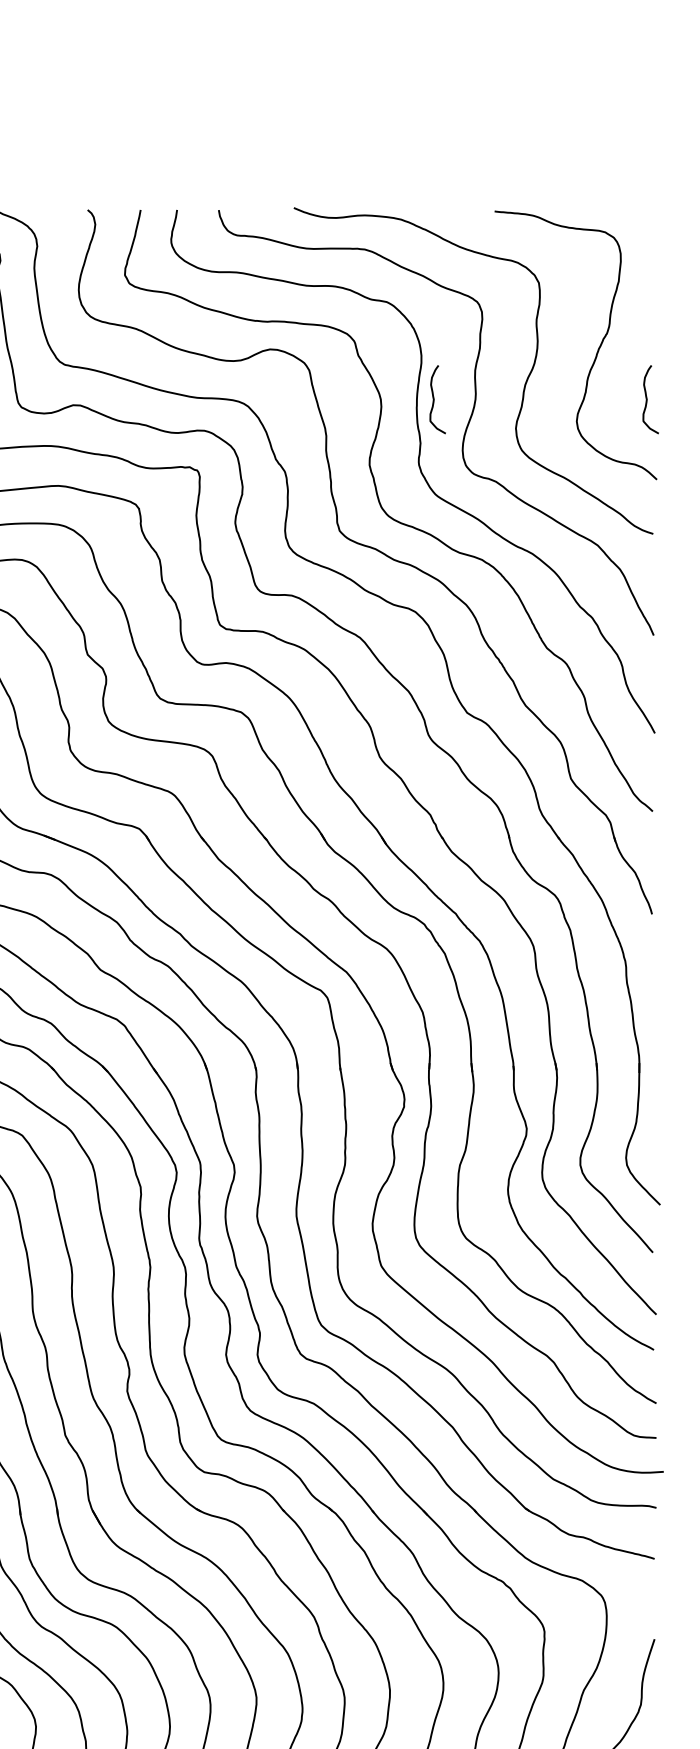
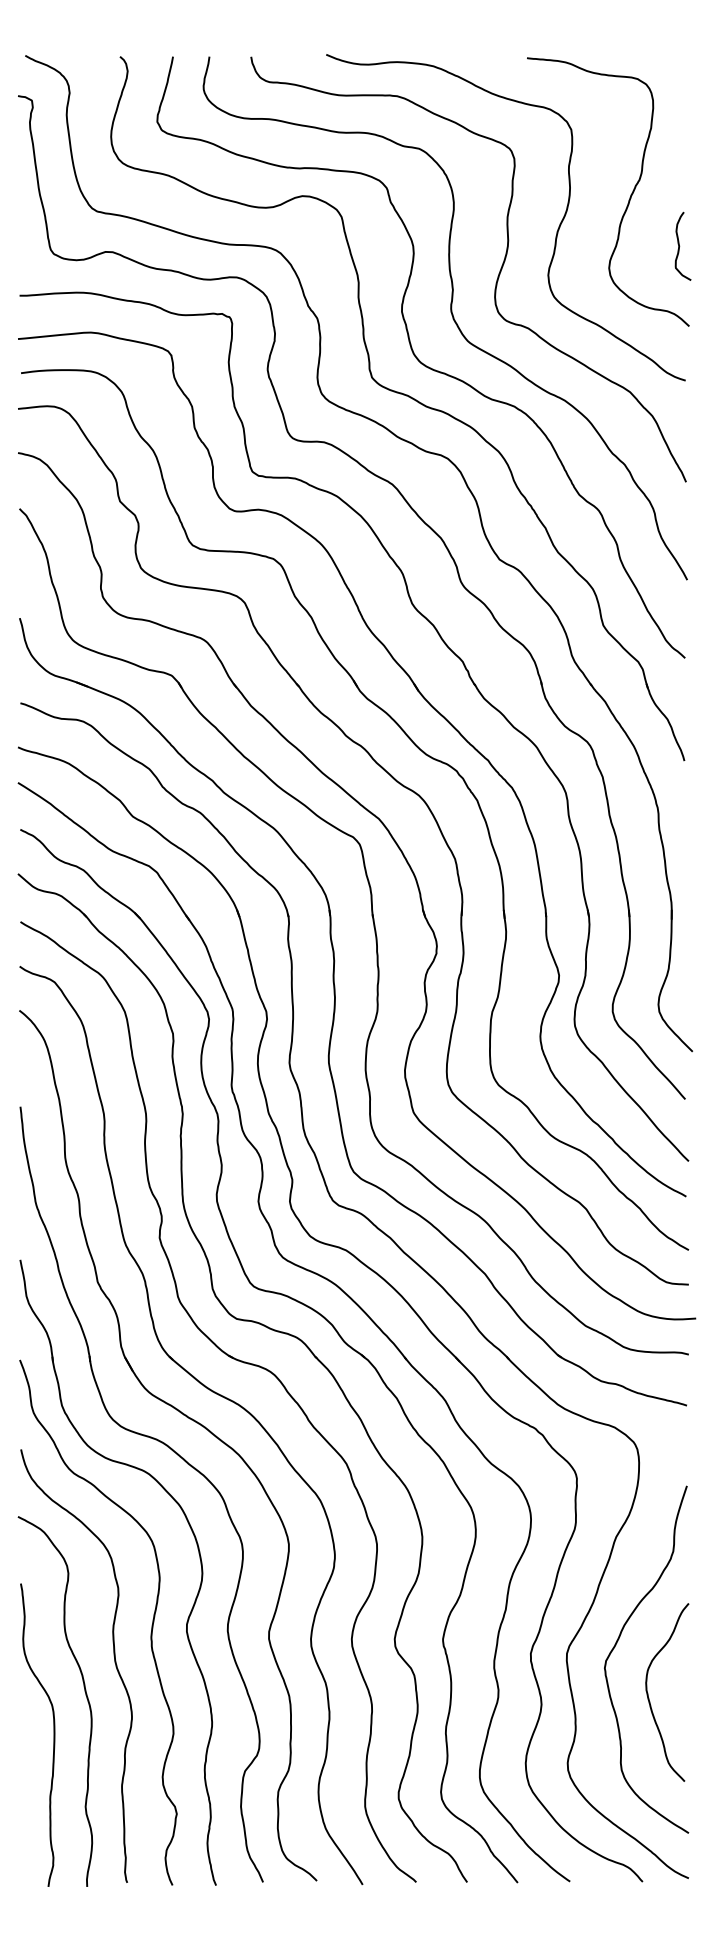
curve: (435, 399) -> (467, 246), removed

